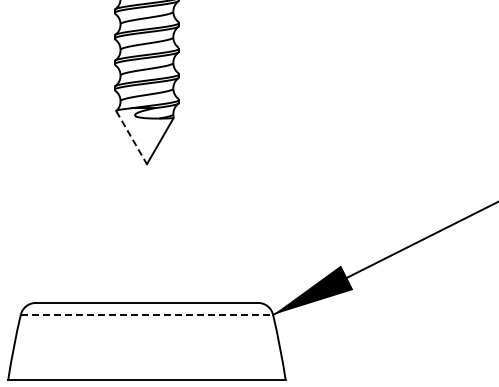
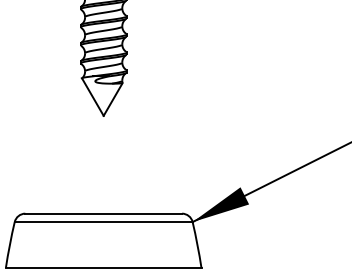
line: (131, 137) -> (92, 97), dashed -> solid
line: (147, 314) -> (104, 221), dashed -> solid

